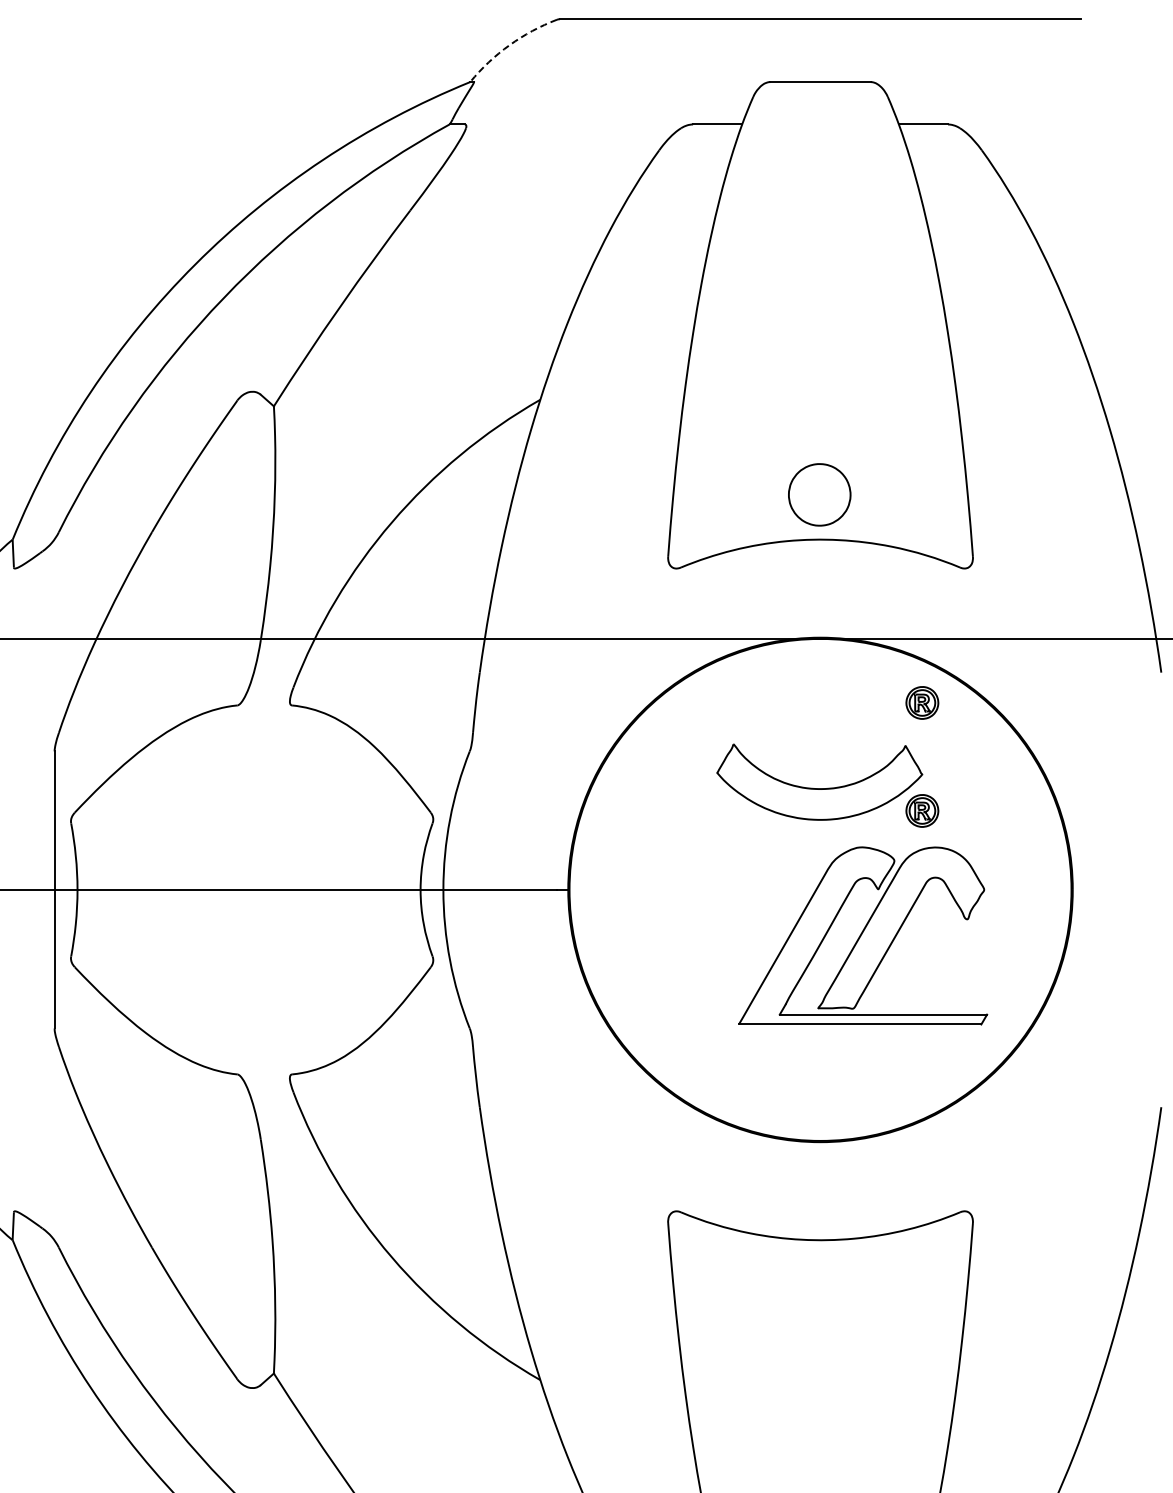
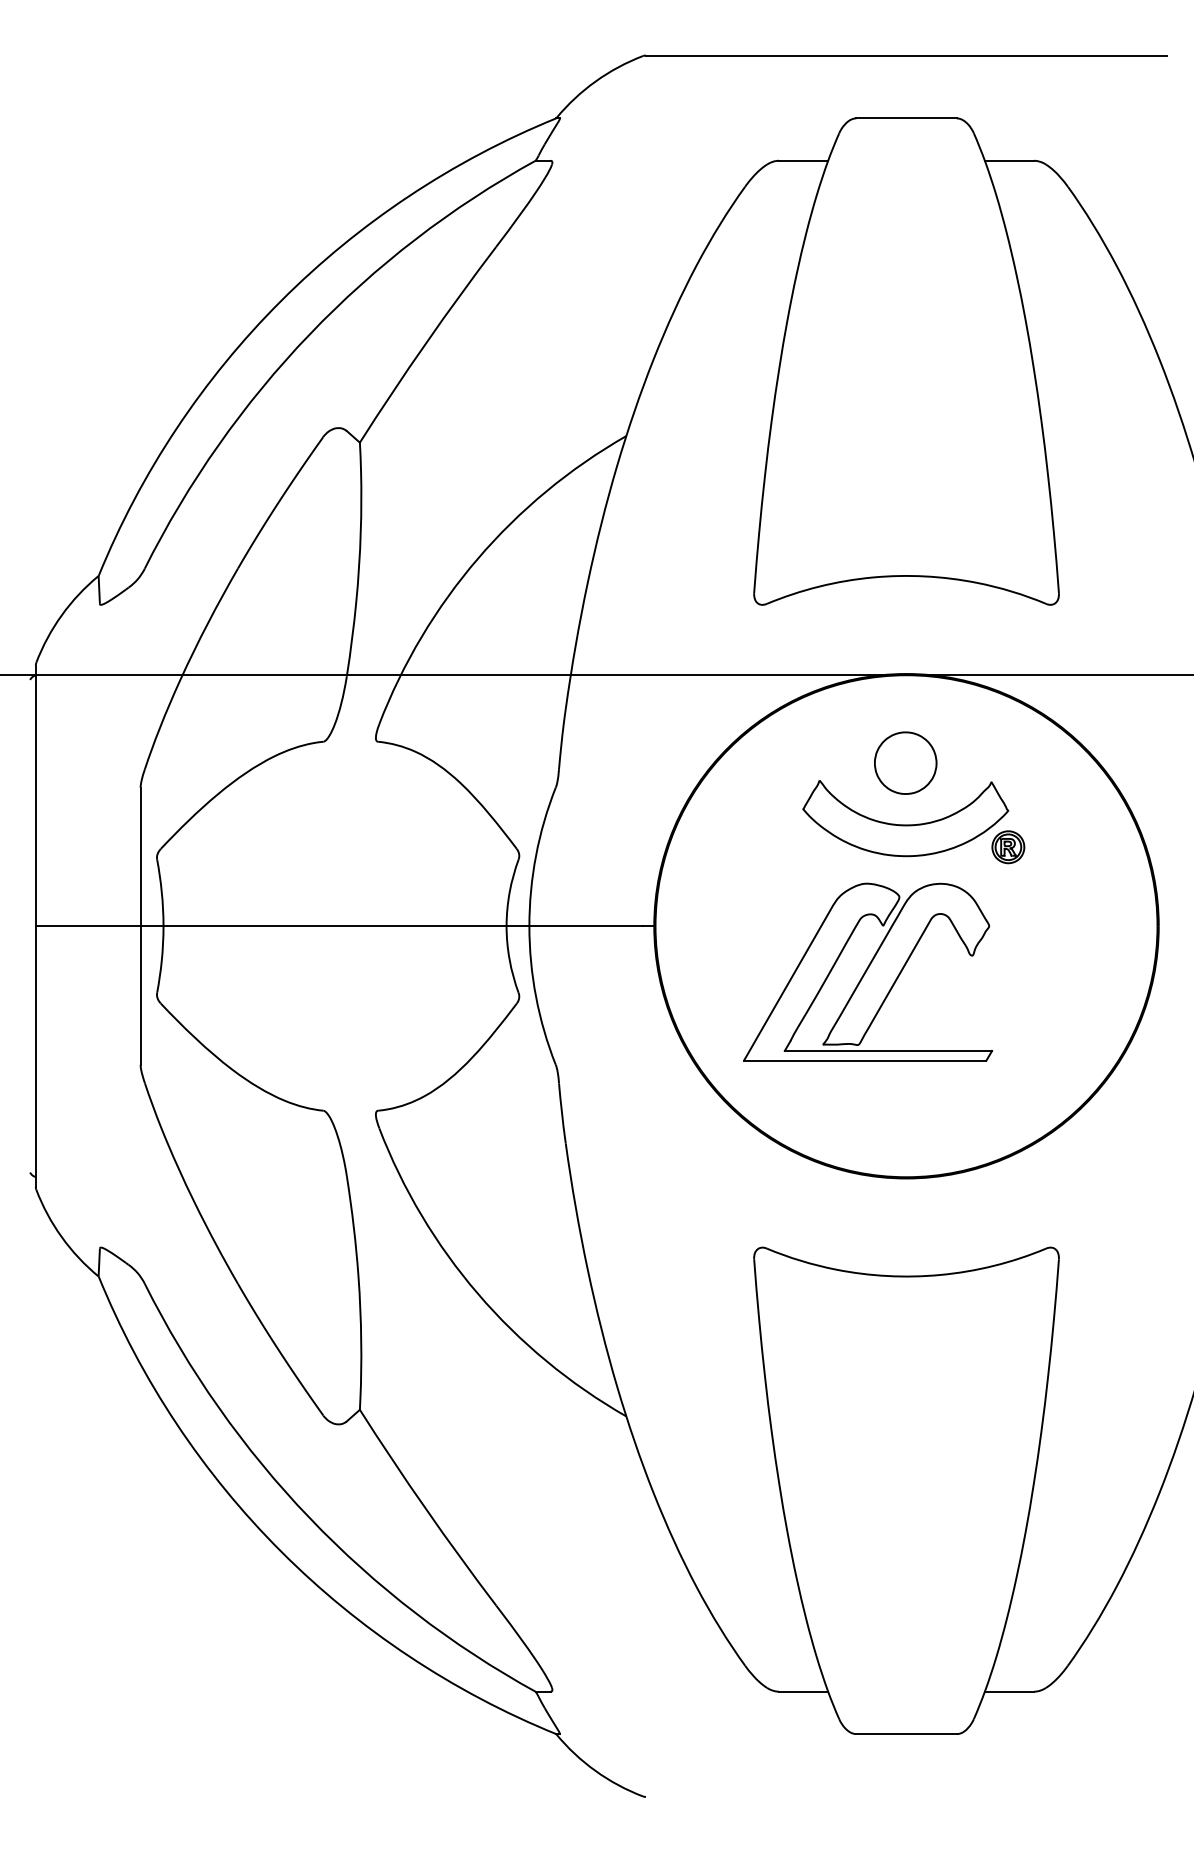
arc: (509, 45) -> (595, 81), dashed -> solid
part: (819, 494) -> (905, 762), moved
part: (922, 703) -> (1008, 739), removed
part: (863, 935) -> (868, 971), moved

